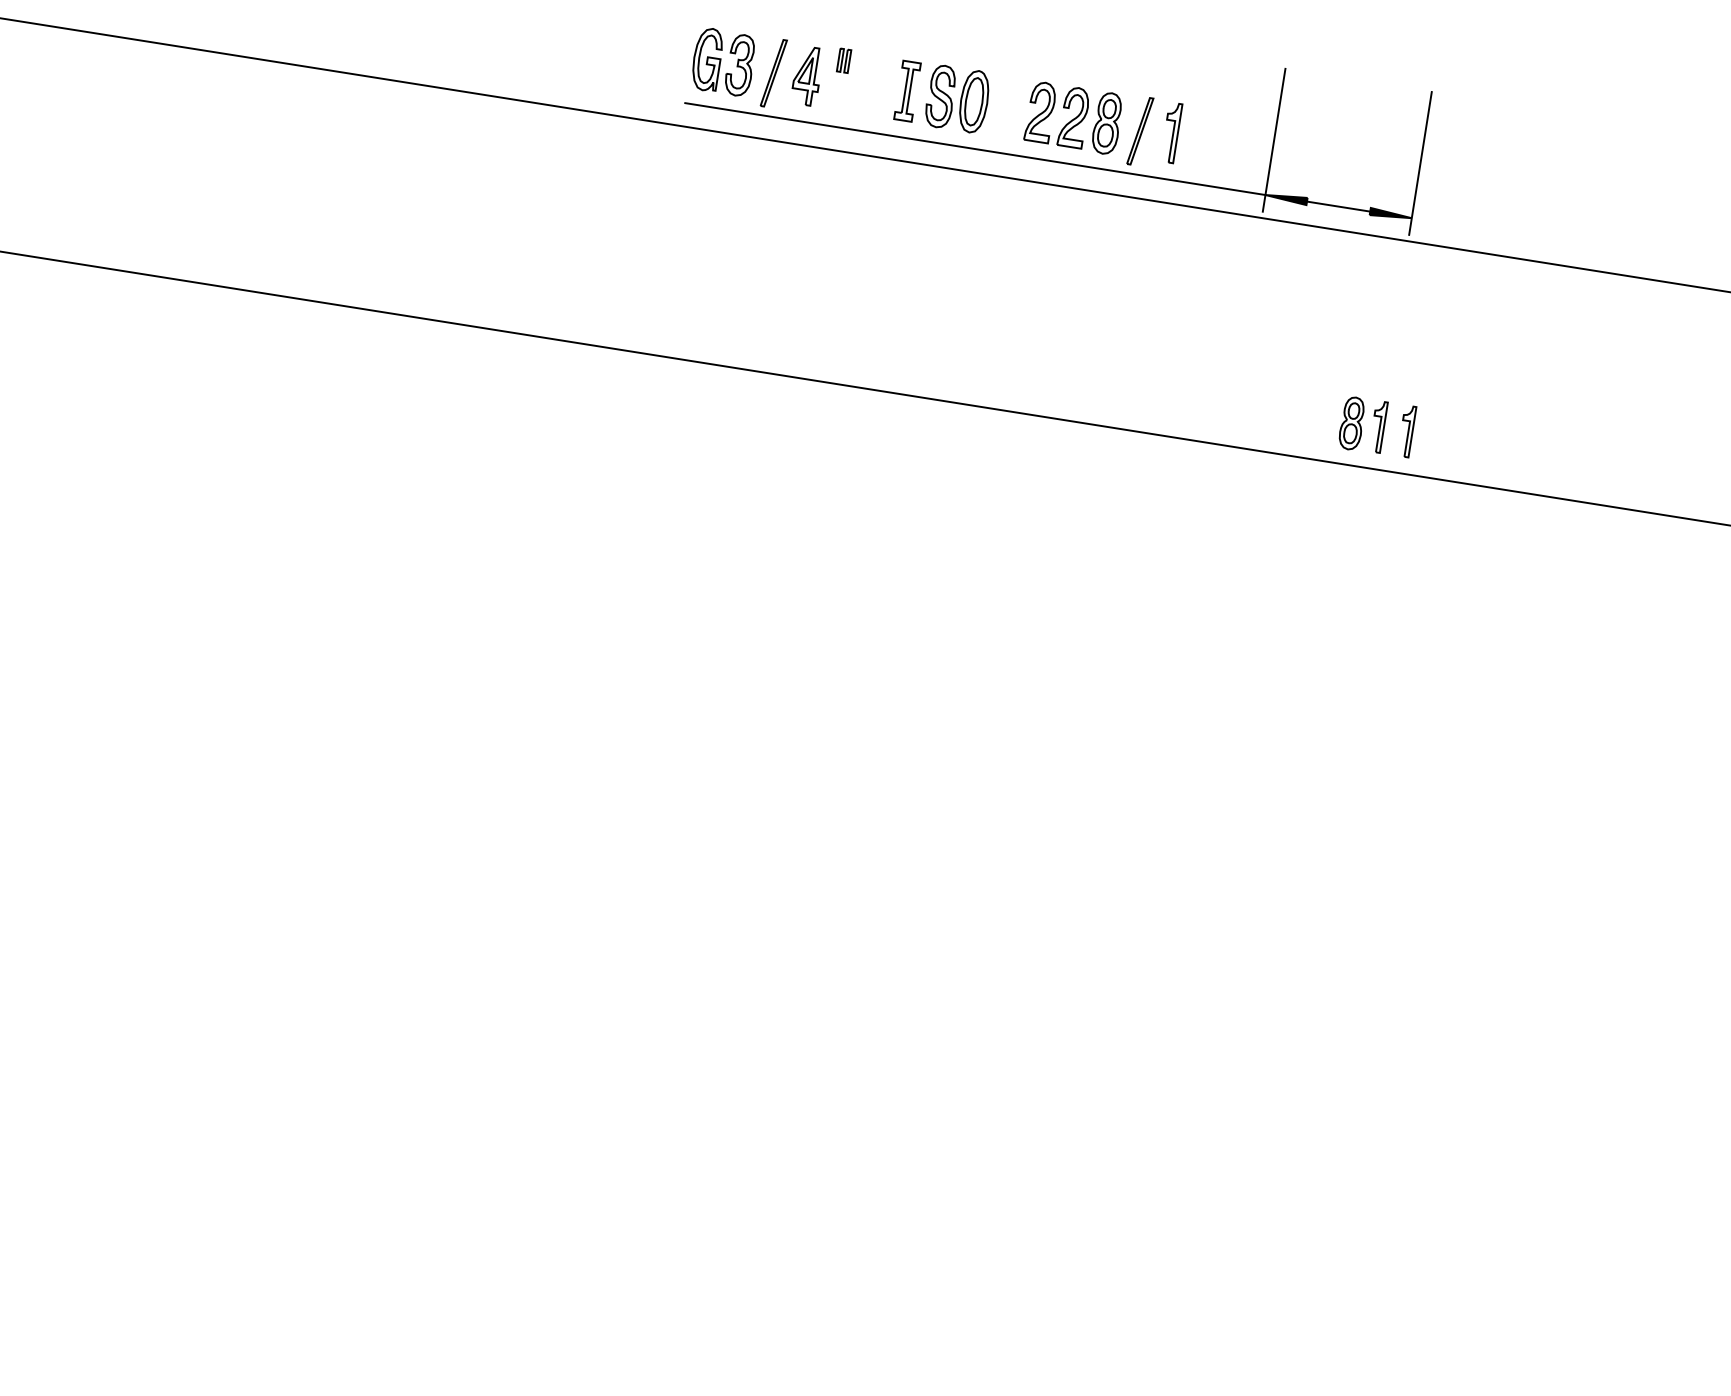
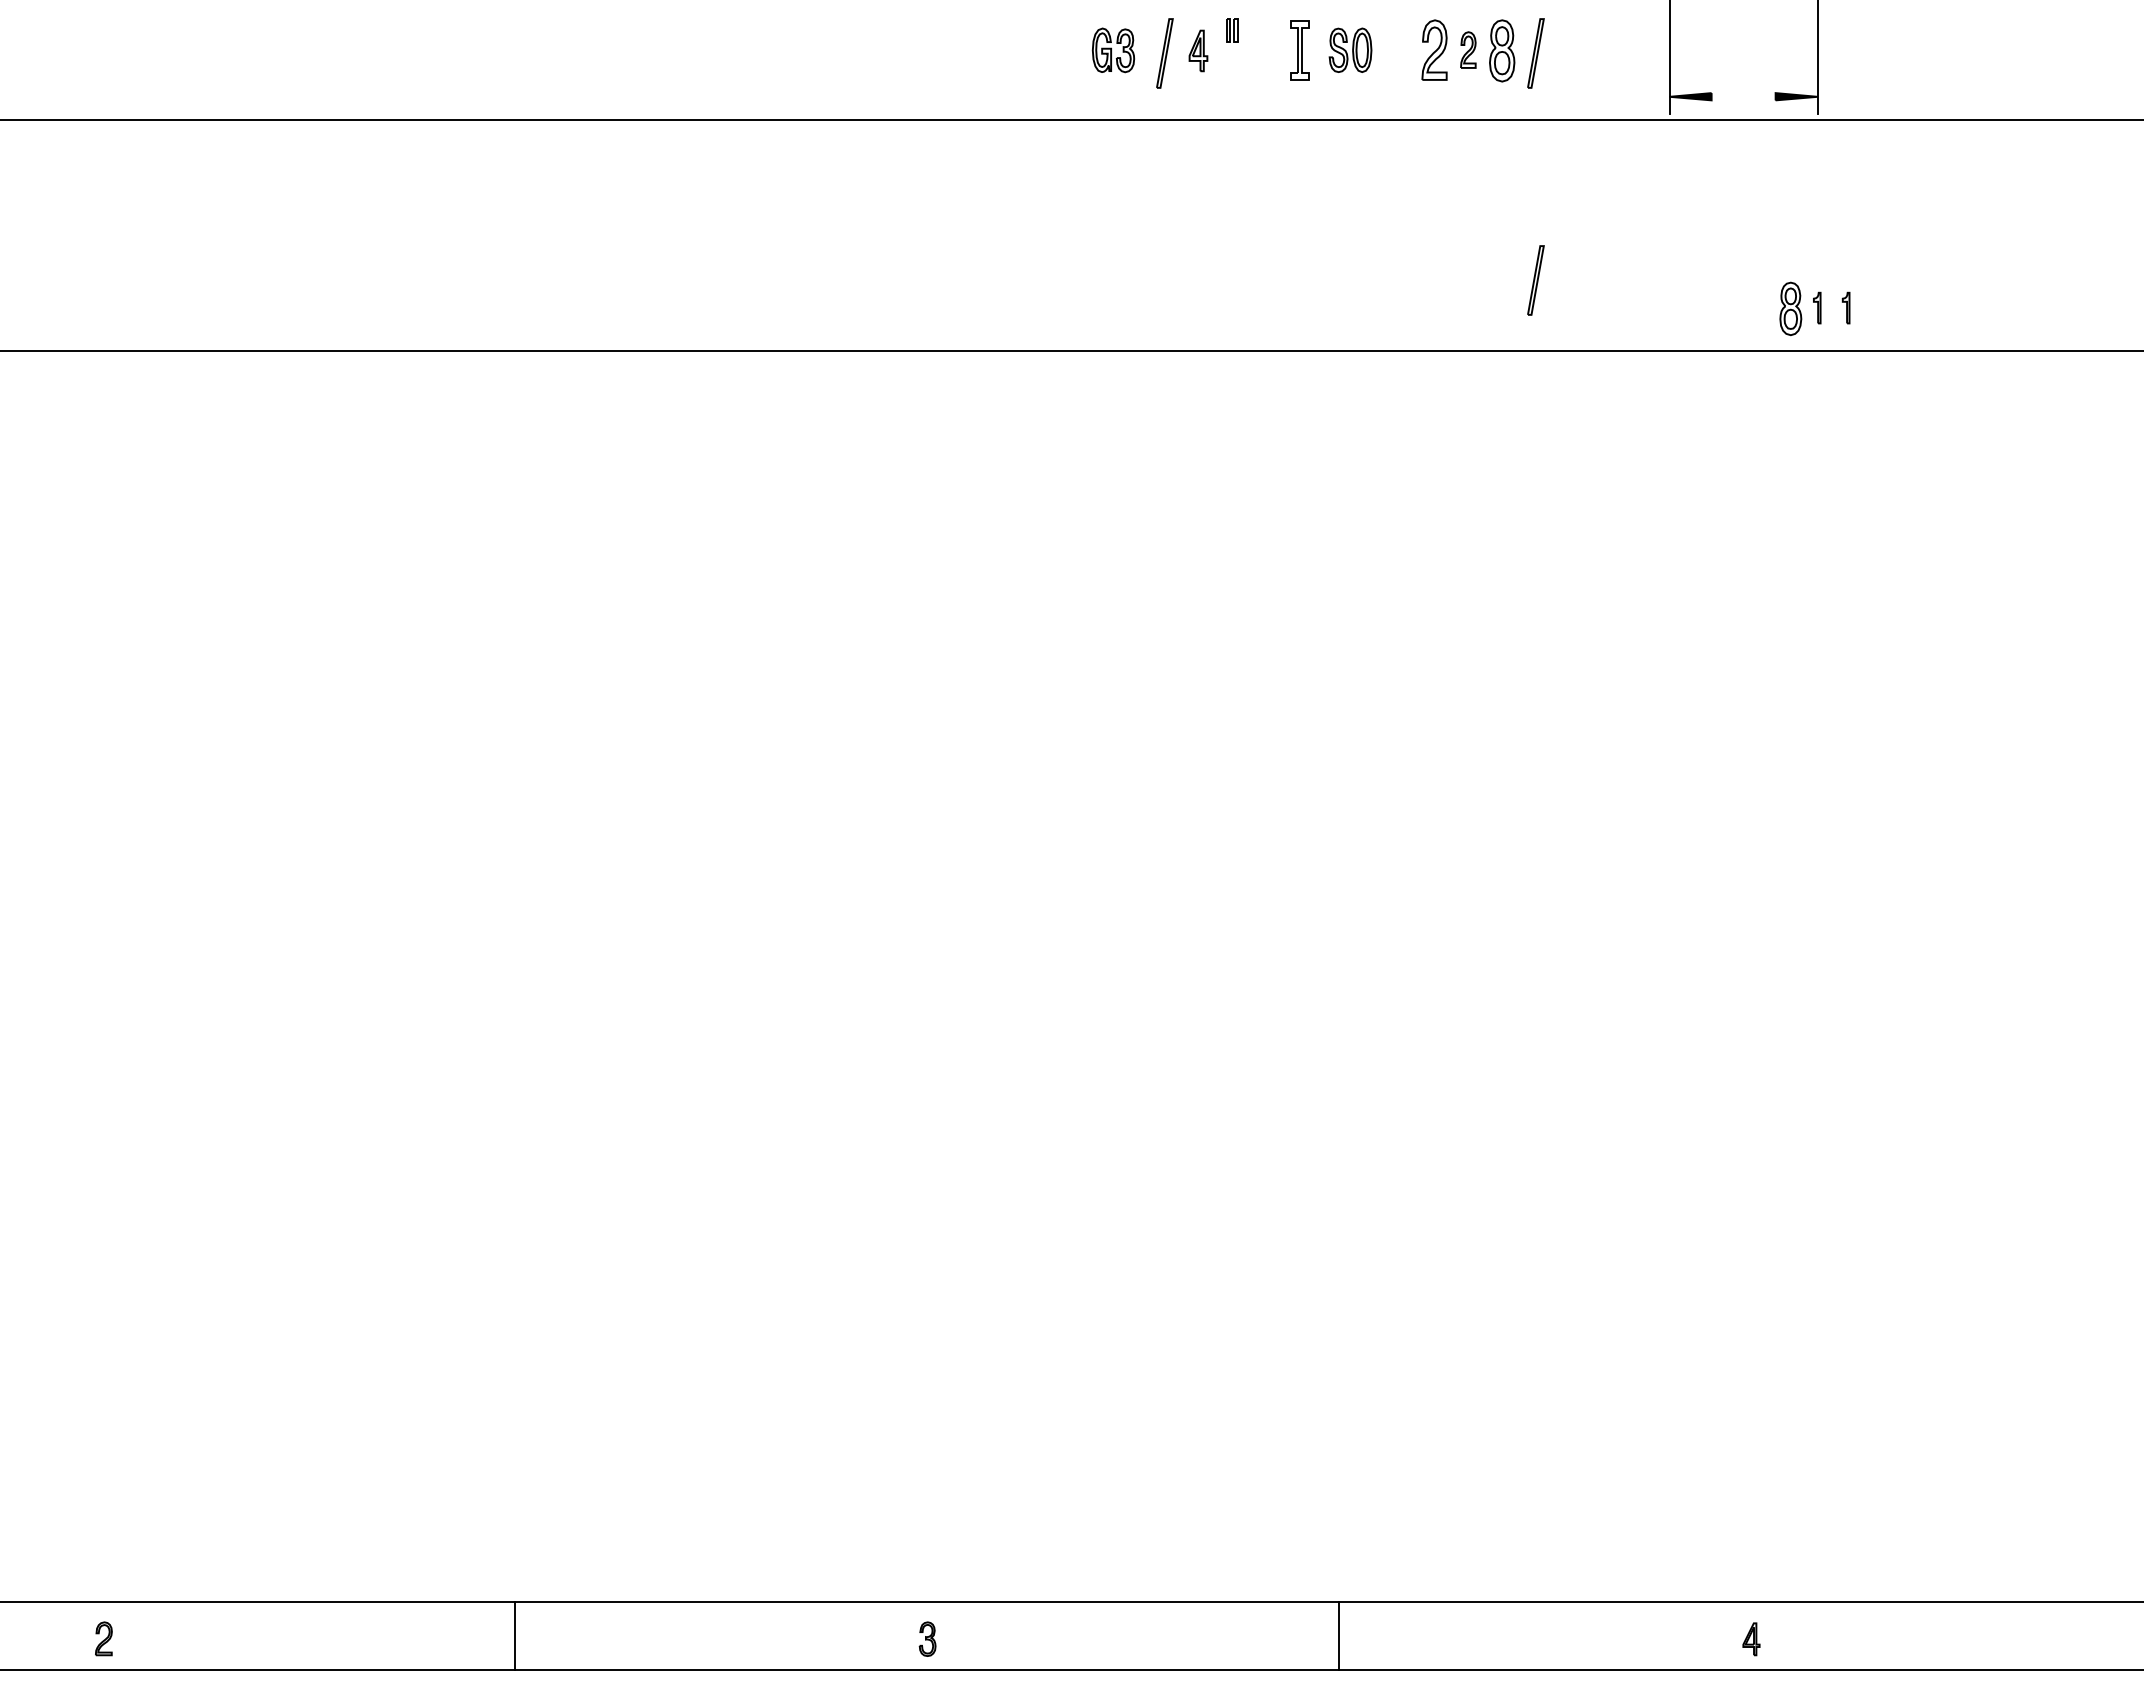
part: (723, 62) -> (1113, 50), size x0.7
part: (807, 75) -> (1198, 50), size x0.7
part: (957, 99) -> (1350, 50), size x0.7
part: (1074, 116) -> (1468, 49), size x0.6
part: (1171, 132) -> (1566, 49), removed
line: (975, 148) -> (1375, 96), removed
line: (1338, 206) -> (1743, 96), removed
part: (1104, 355) -> (1535, 280), added
part: (1377, 426) -> (1816, 307), size x0.6
part: (1406, 430) -> (1845, 307), size x0.6

